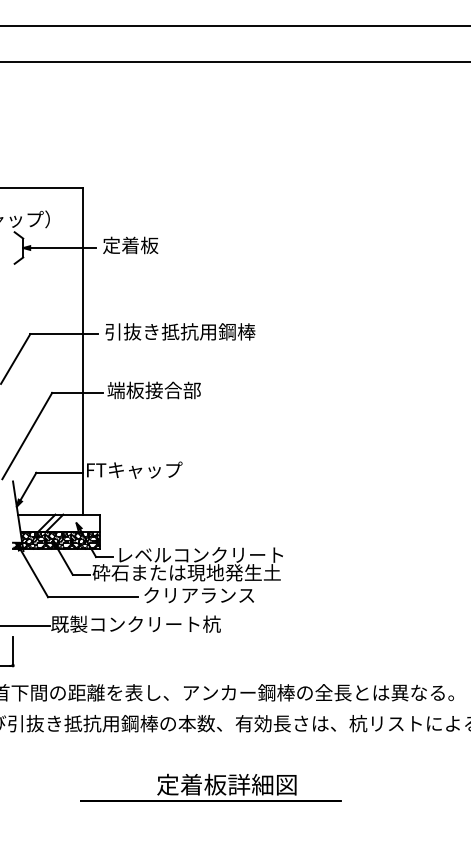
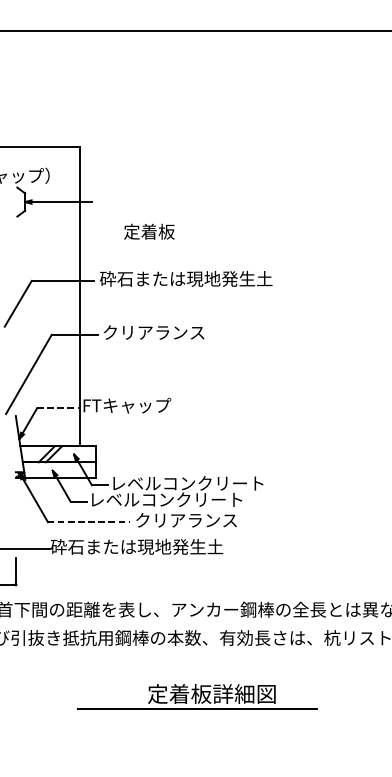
text: (130, 245) -> (149, 231), moved
text: (198, 331) -> (185, 278), 引抜き抵抗用鋼棒 -> 砕石または現地発生土
text: (162, 390) -> (152, 332), 端板接合部 -> クリアランス
line: (59, 472) -> (58, 407), solid -> dashed
hatch: (60, 540) -> (59, 470), removed
text: (186, 572) -> (174, 499), 砕石または現地発生土 -> レベルコンクリート
line: (93, 597) -> (89, 522), solid -> dashed
text: (145, 623) -> (137, 546), 既製コンクリート杭 -> 砕石または現地発生土

